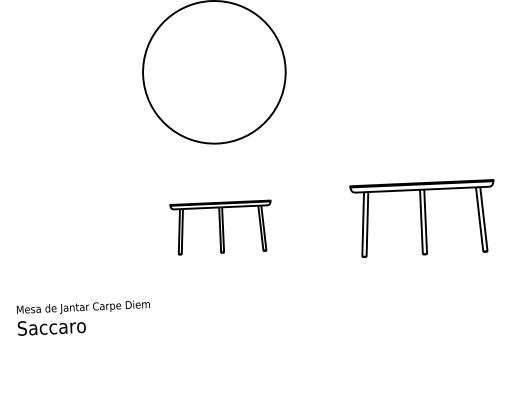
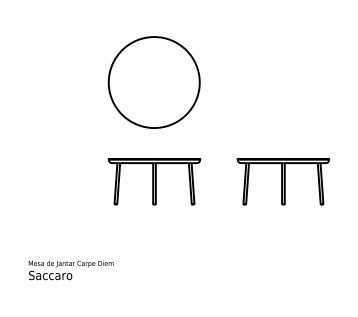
part: (221, 227) -> (154, 181), size x1.43
text: (82, 318) -> (70, 270), moved

